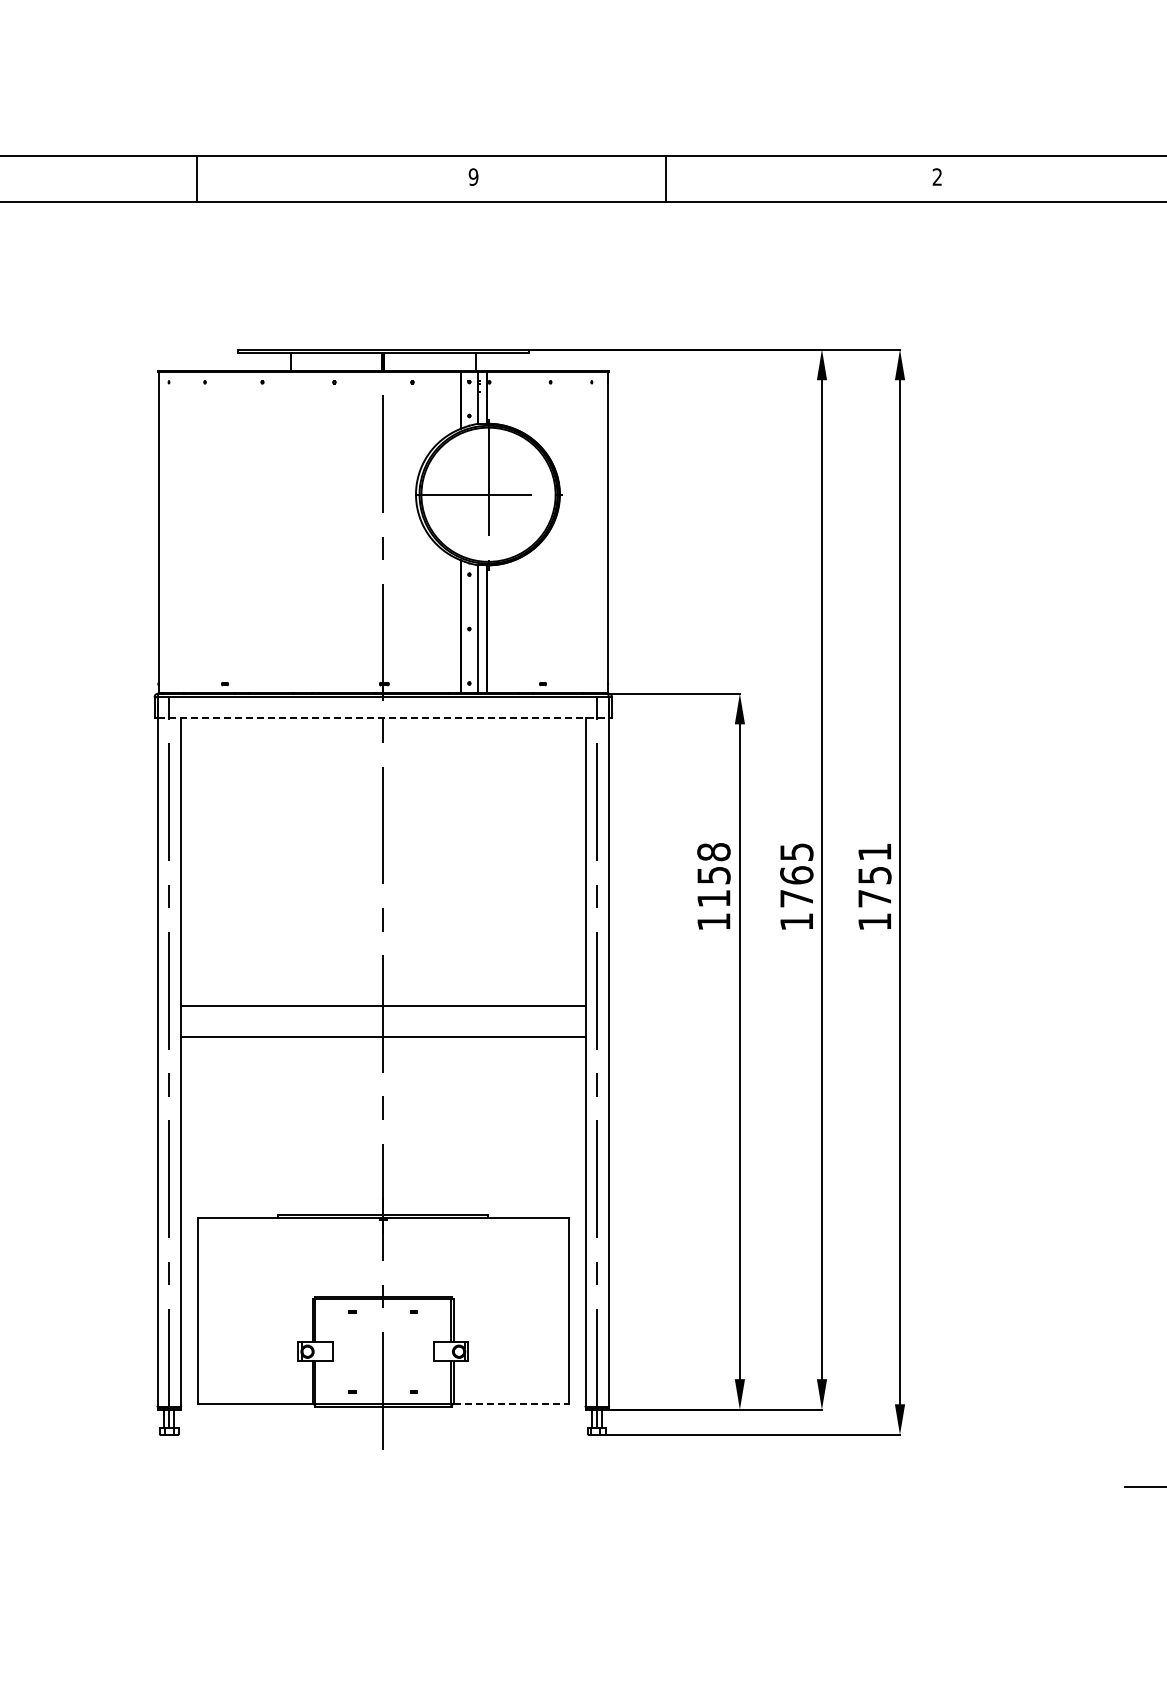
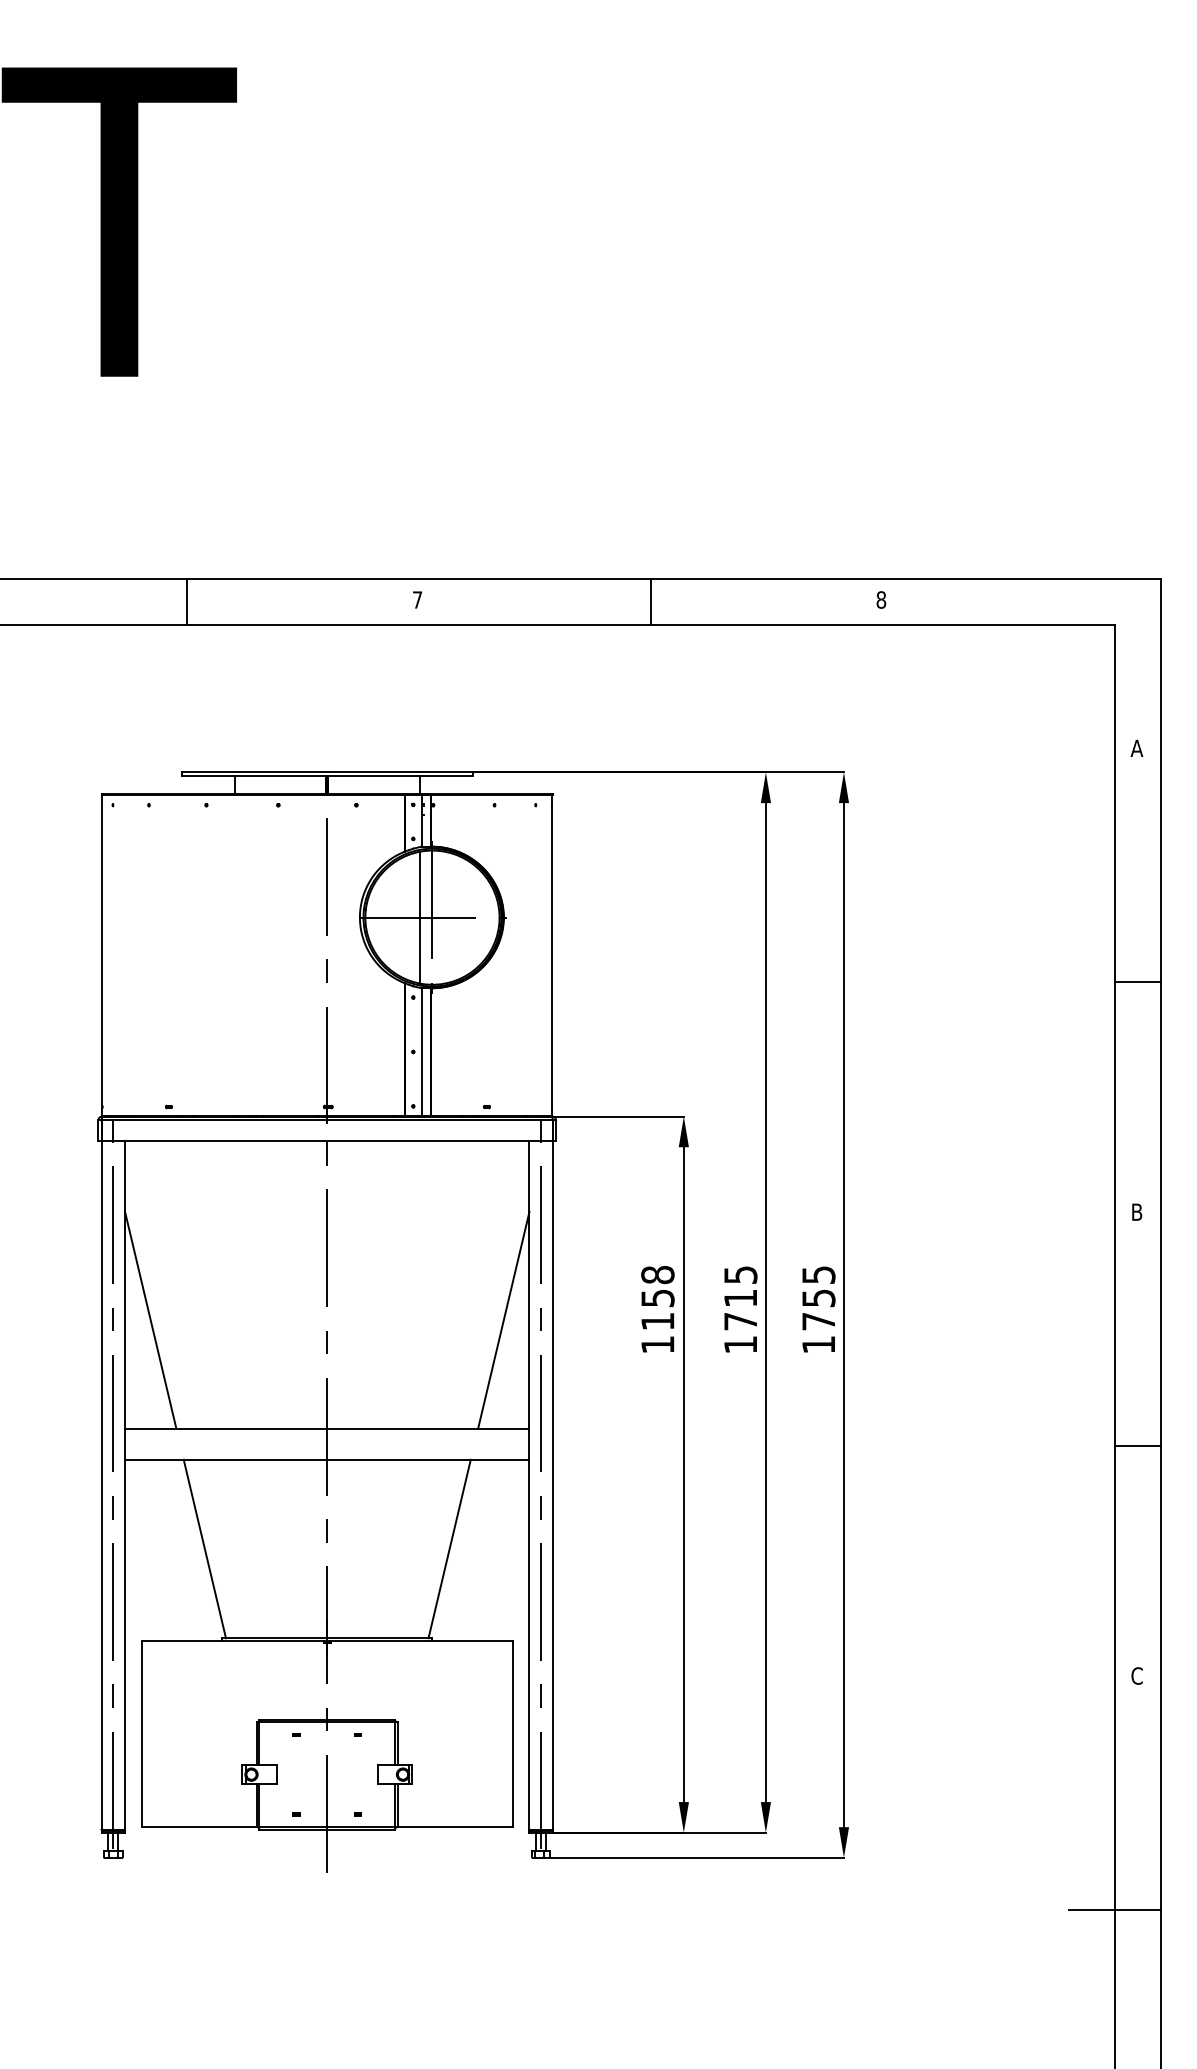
text: (473, 176) -> (417, 599), 9 -> 7
text: (937, 176) -> (881, 599), 2 -> 8
line: (197, 178) -> (187, 601), moved
line: (666, 178) -> (651, 601), moved
line: (476, 494) -> (420, 917), added
line: (383, 718) -> (327, 1141), dashed -> solid
text: (874, 851) -> (818, 1274), 1751 -> 1755
text: (796, 875) -> (740, 1298), 1765 -> 1715
line: (206, 896) -> (150, 1319), added
line: (559, 896) -> (503, 1319), added
line: (260, 1125) -> (204, 1548), added
line: (505, 1125) -> (449, 1548), added
line: (511, 1403) -> (455, 1826), dashed -> solid

